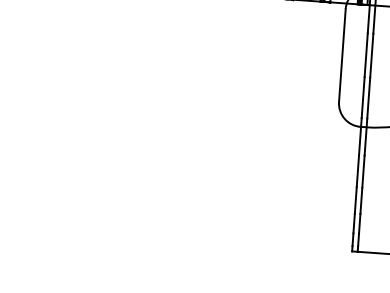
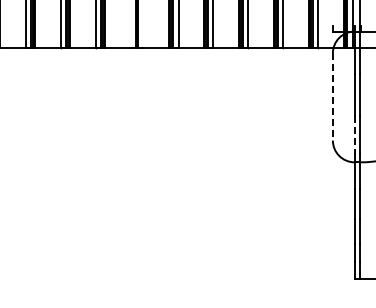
line: (342, 55) -> (332, 96), solid -> dashed
line: (363, 98) -> (355, 135), solid -> dashed

